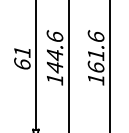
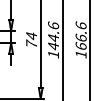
text: (95, 54) -> (80, 37), 161.6 -> 166.6
text: (22, 57) -> (31, 39), 61 -> 74

